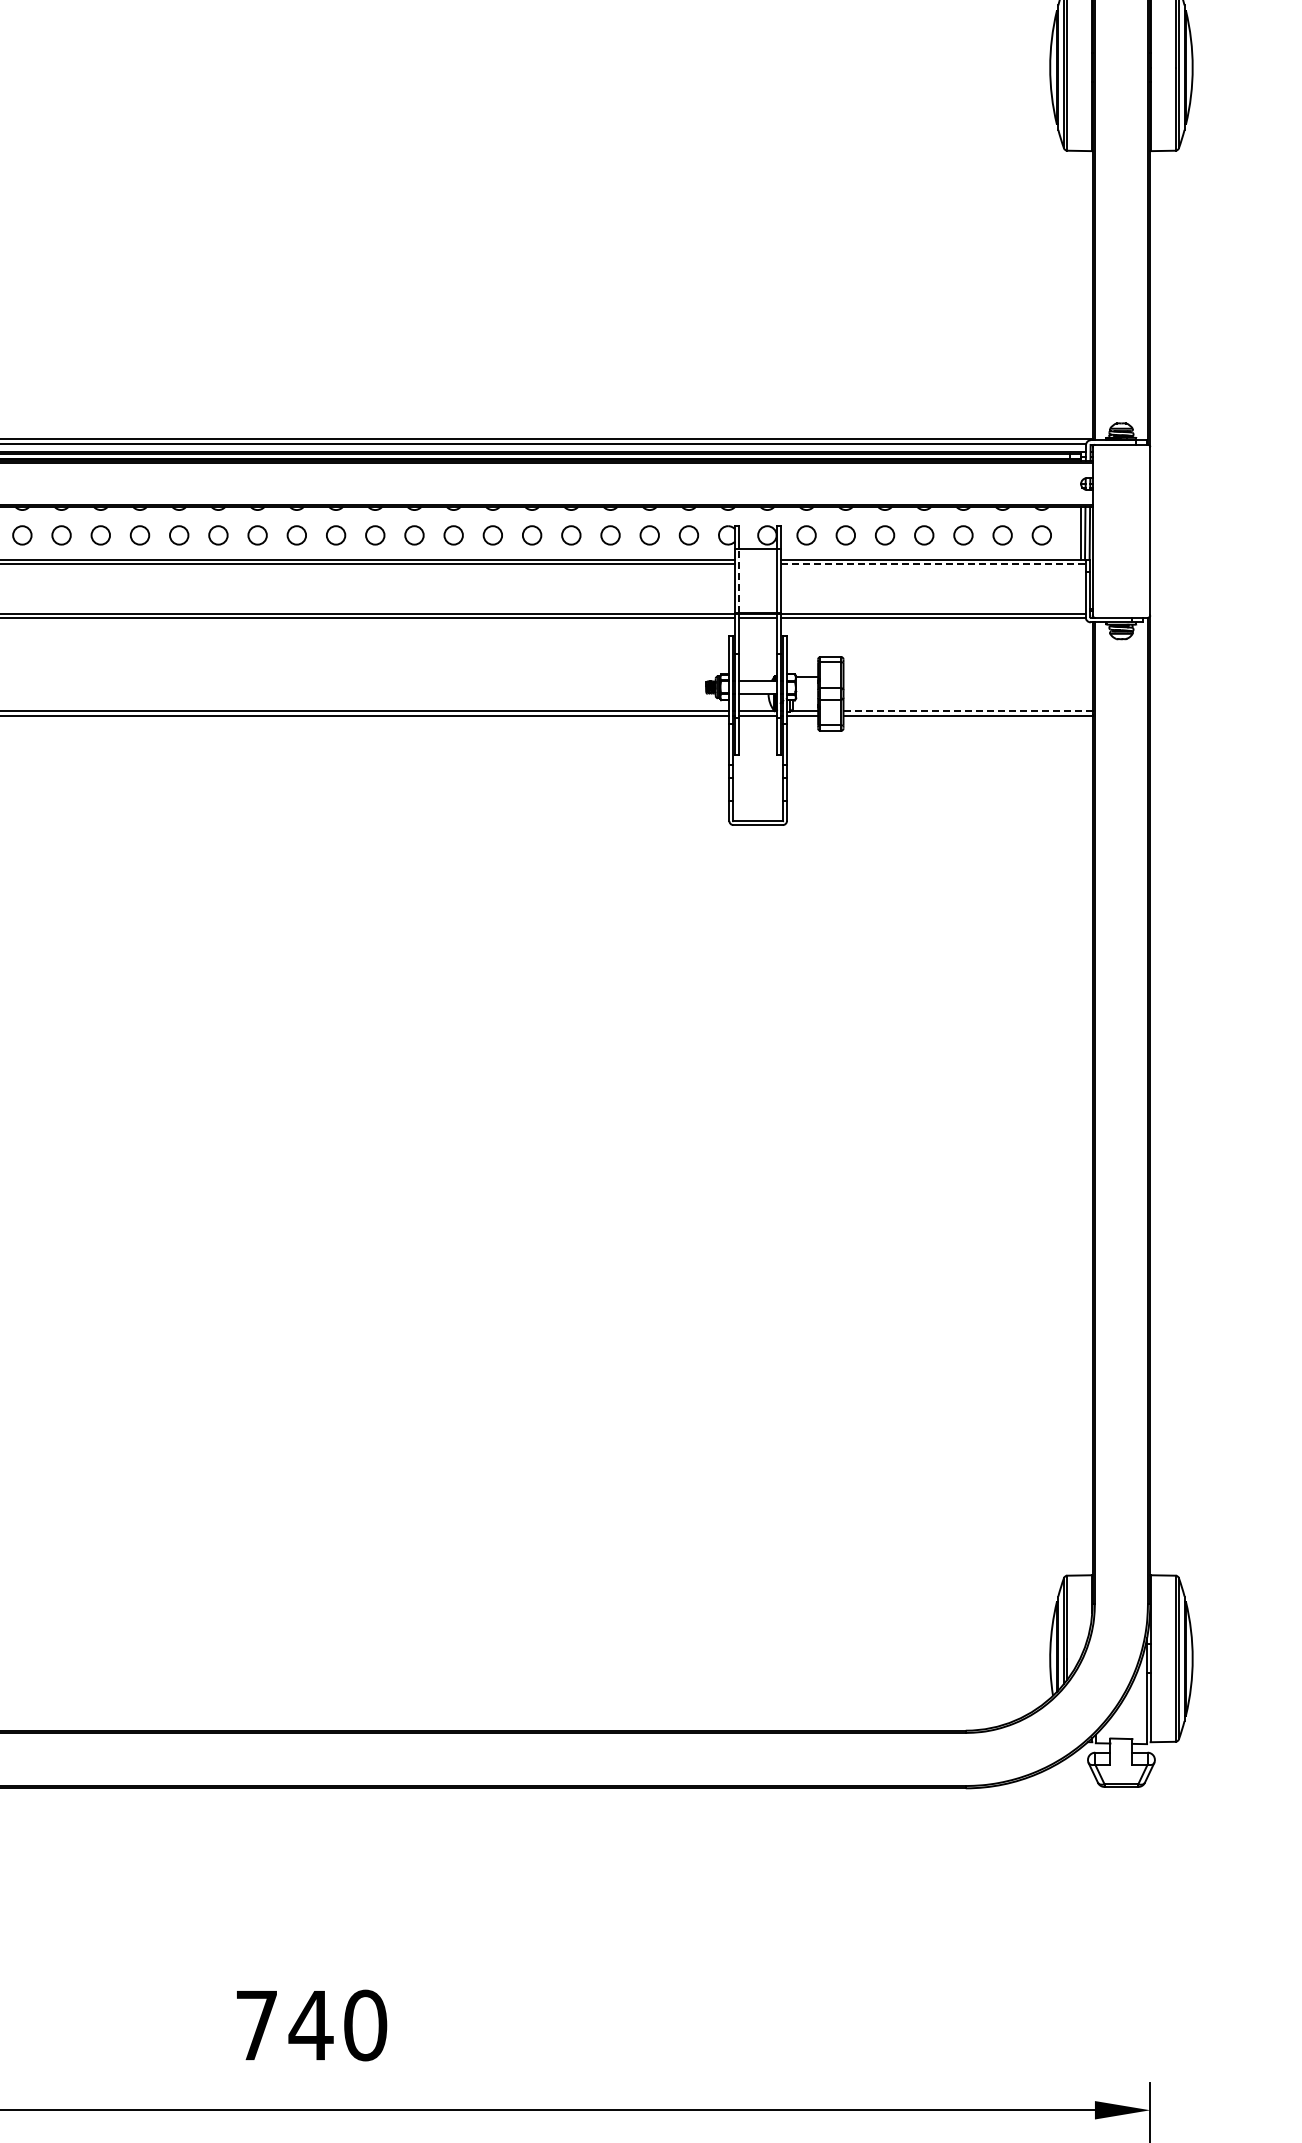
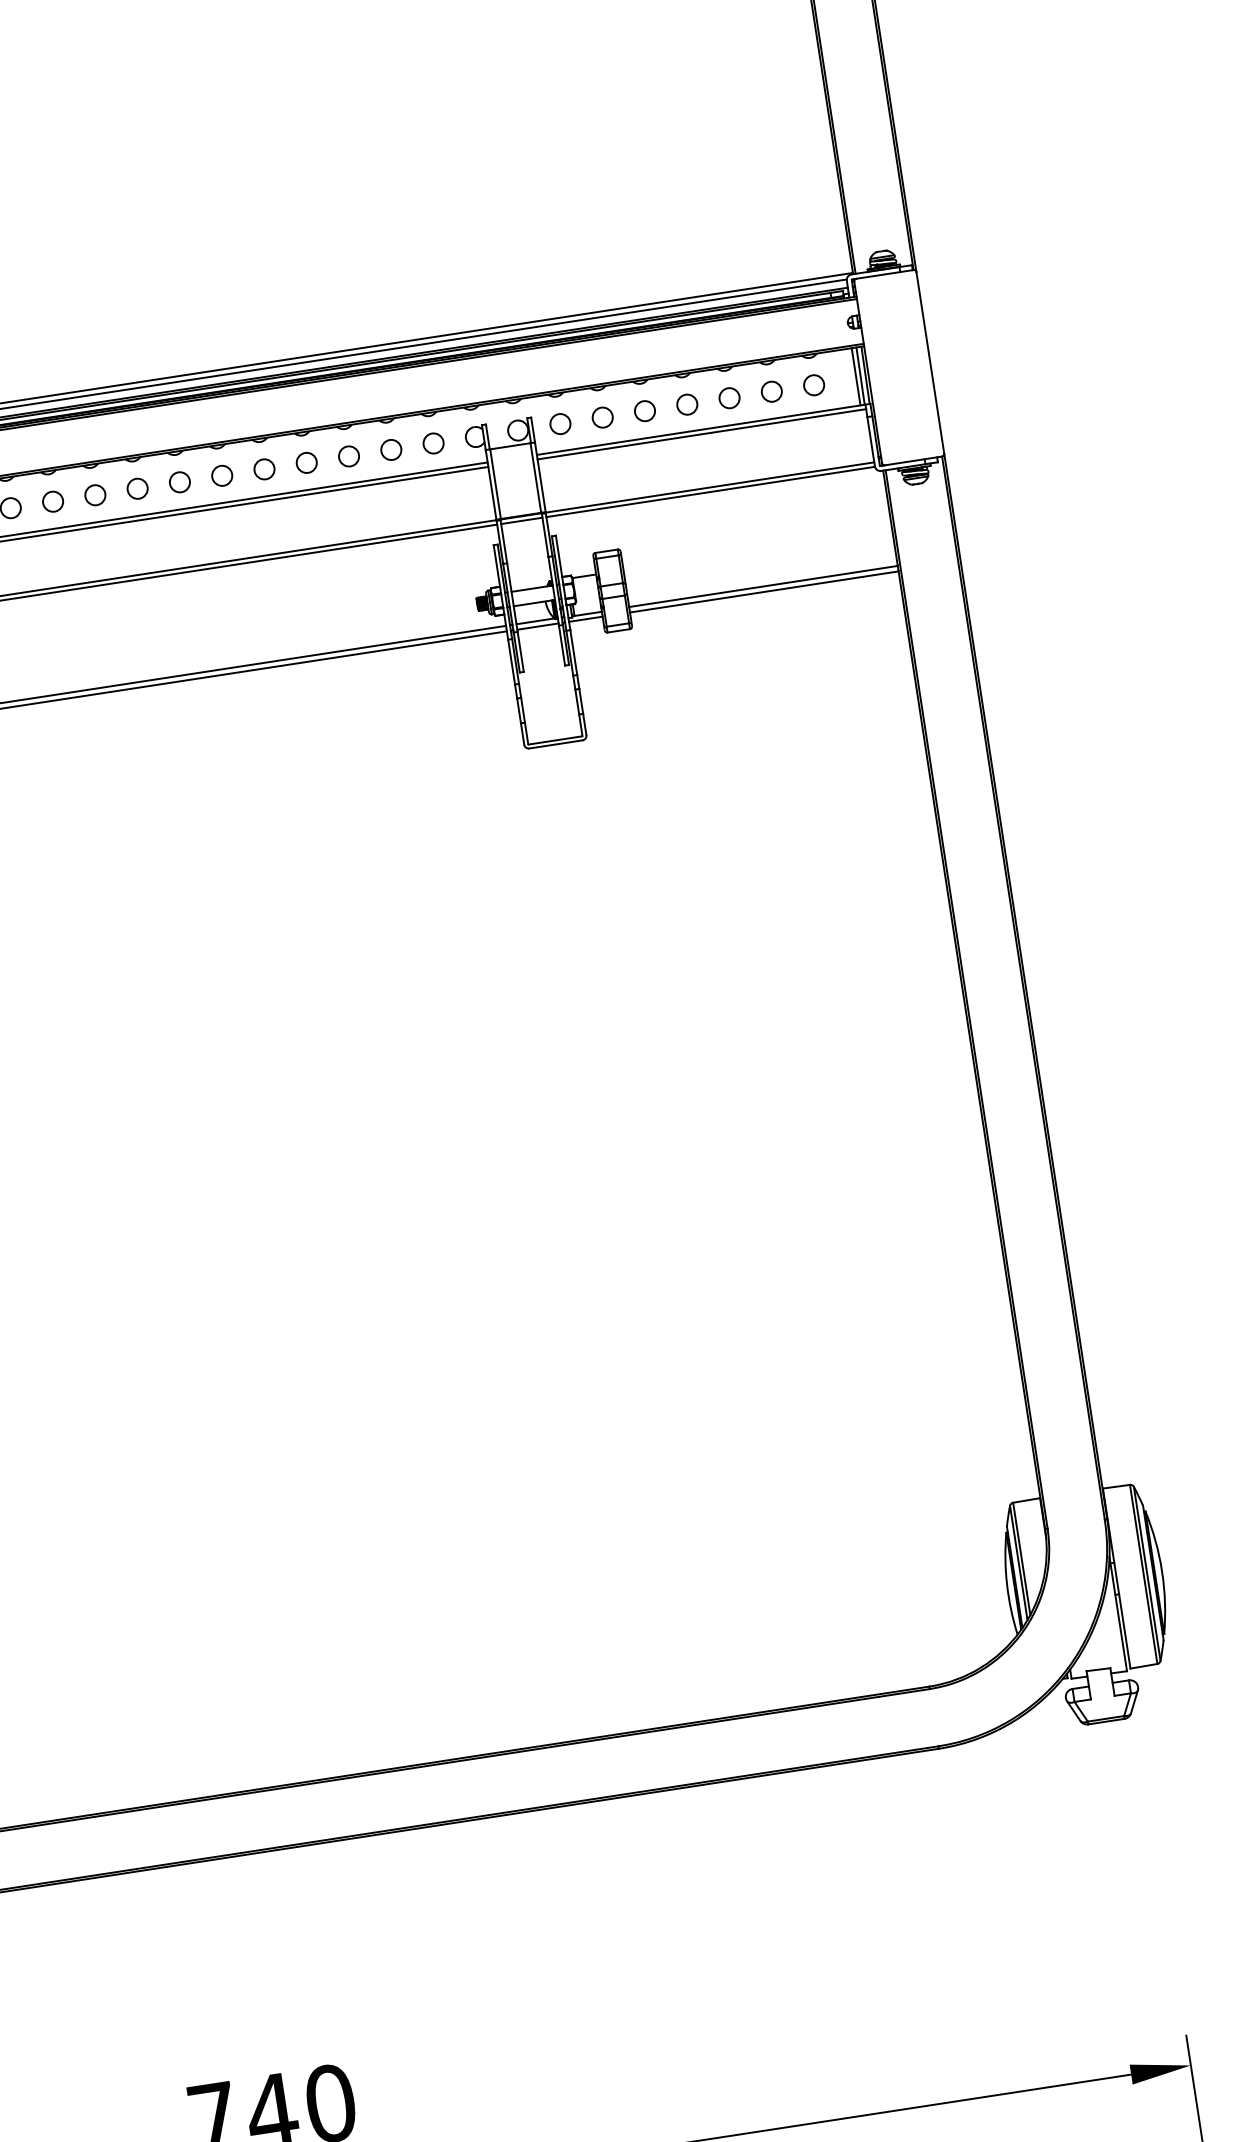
line: (933, 564) -> (702, 434), dashed -> solid
line: (739, 580) -> (495, 483), dashed -> solid
line: (968, 710) -> (763, 586), dashed -> solid

